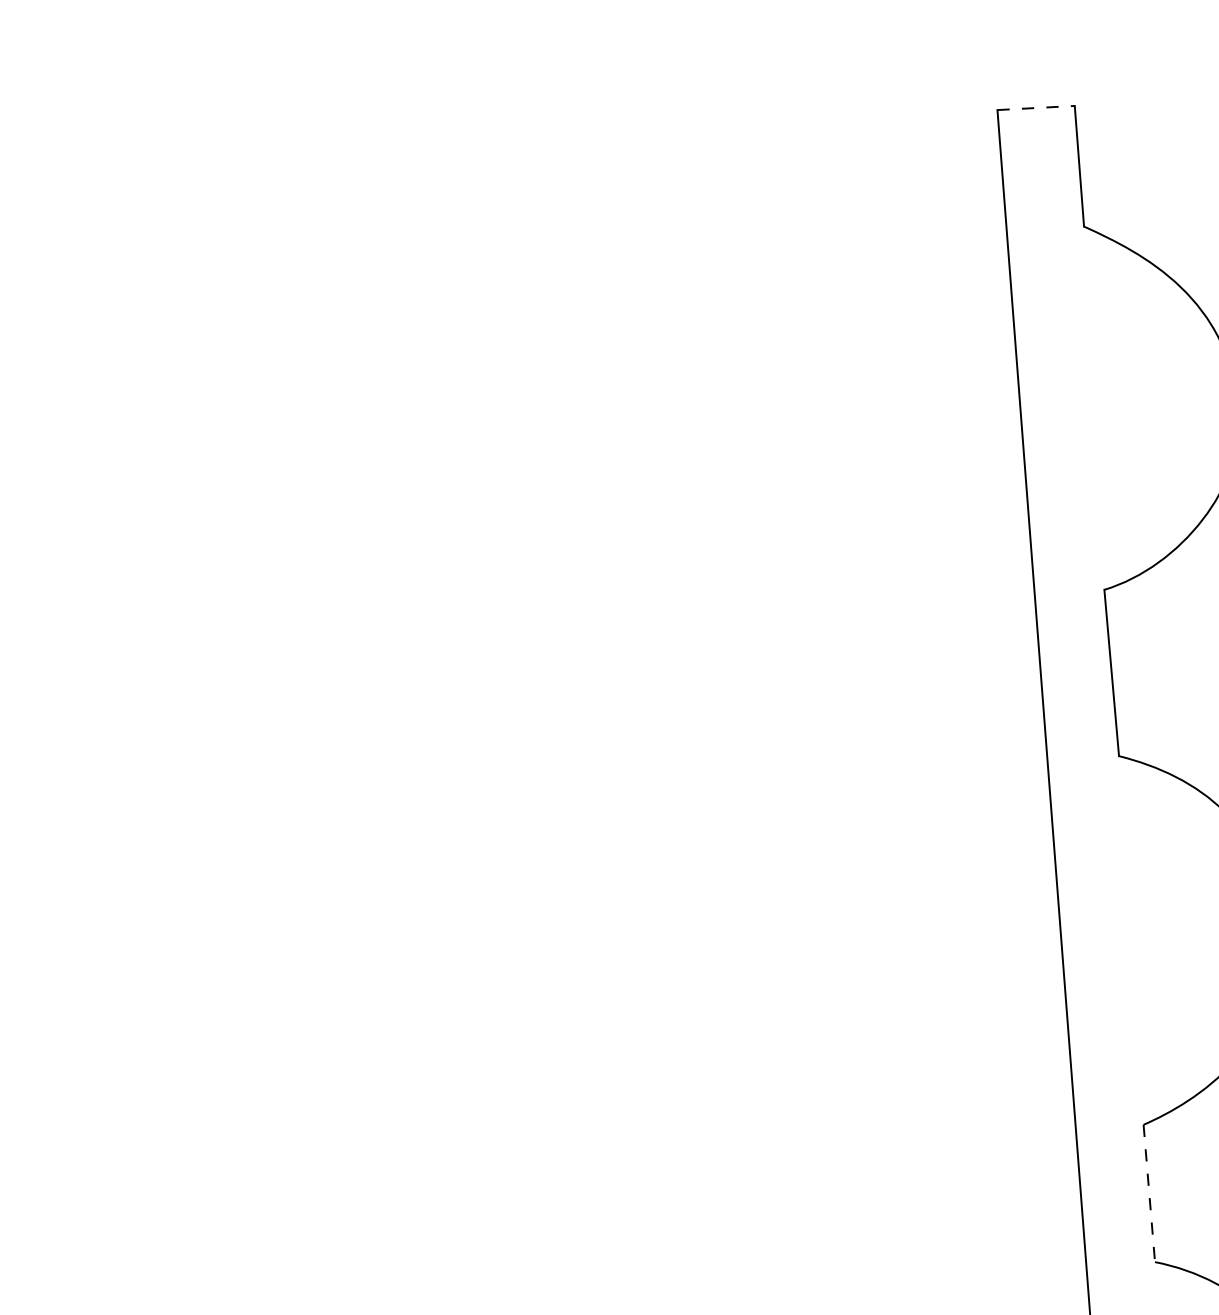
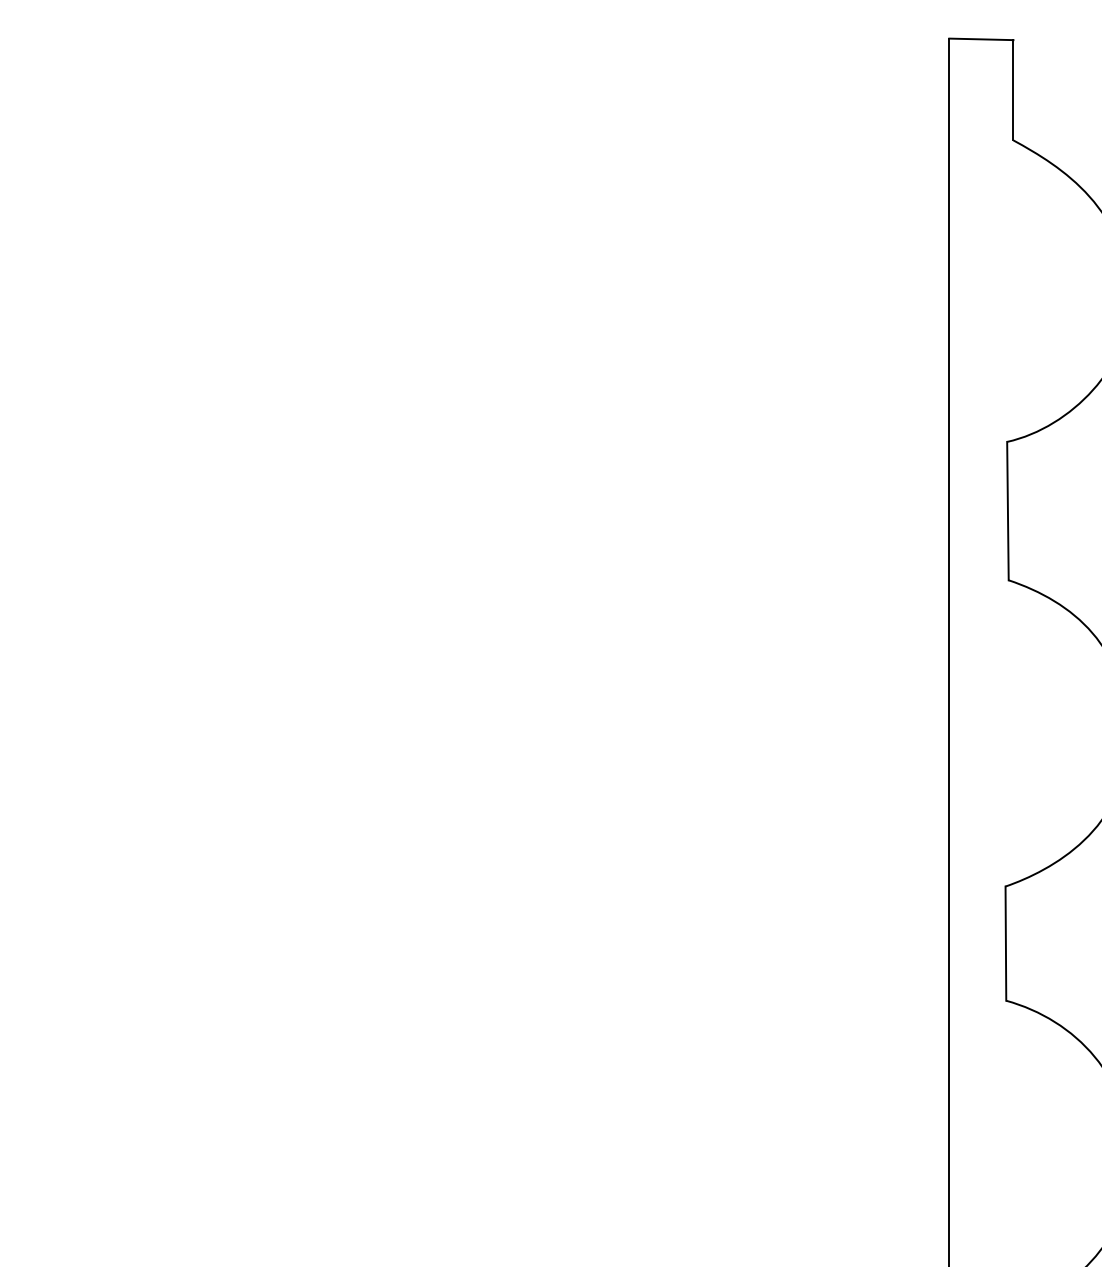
line: (1036, 108) -> (981, 39), dashed -> solid
line: (1148, 1194) -> (1005, 944), dashed -> solid

